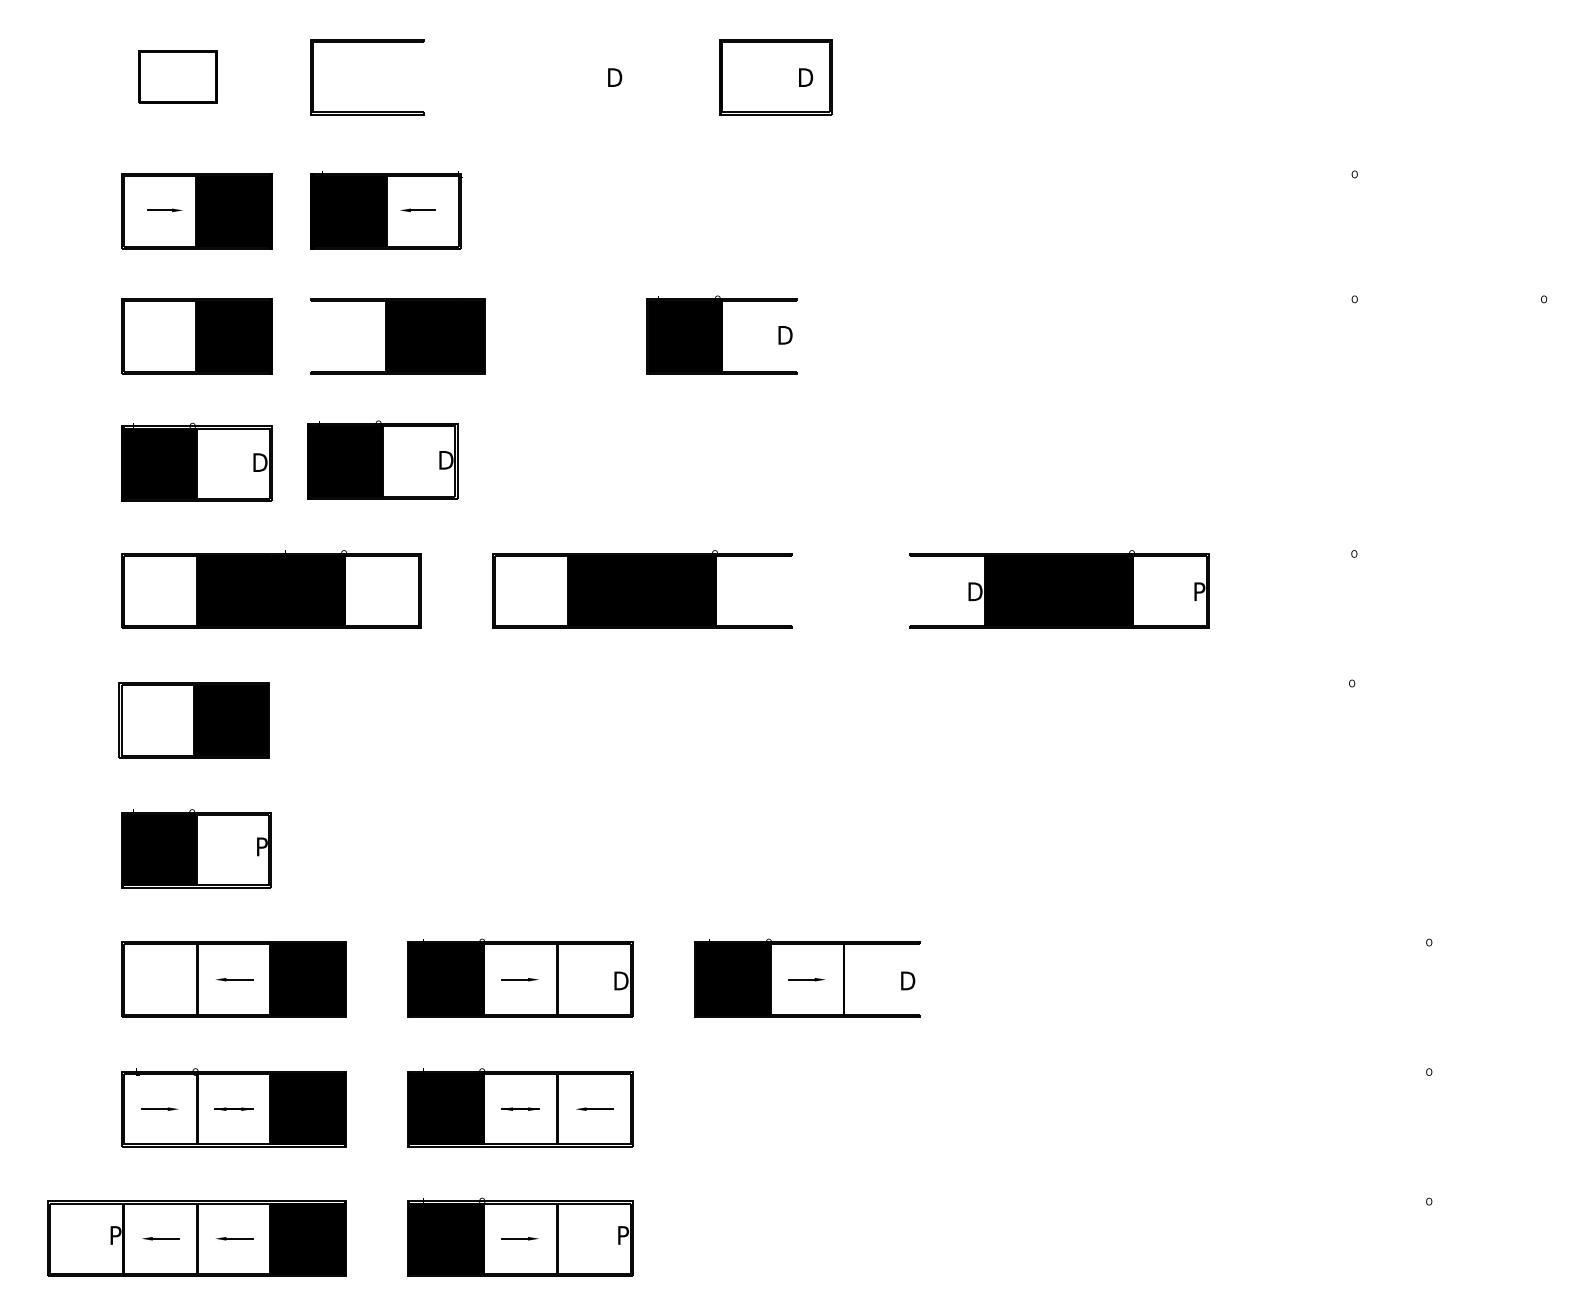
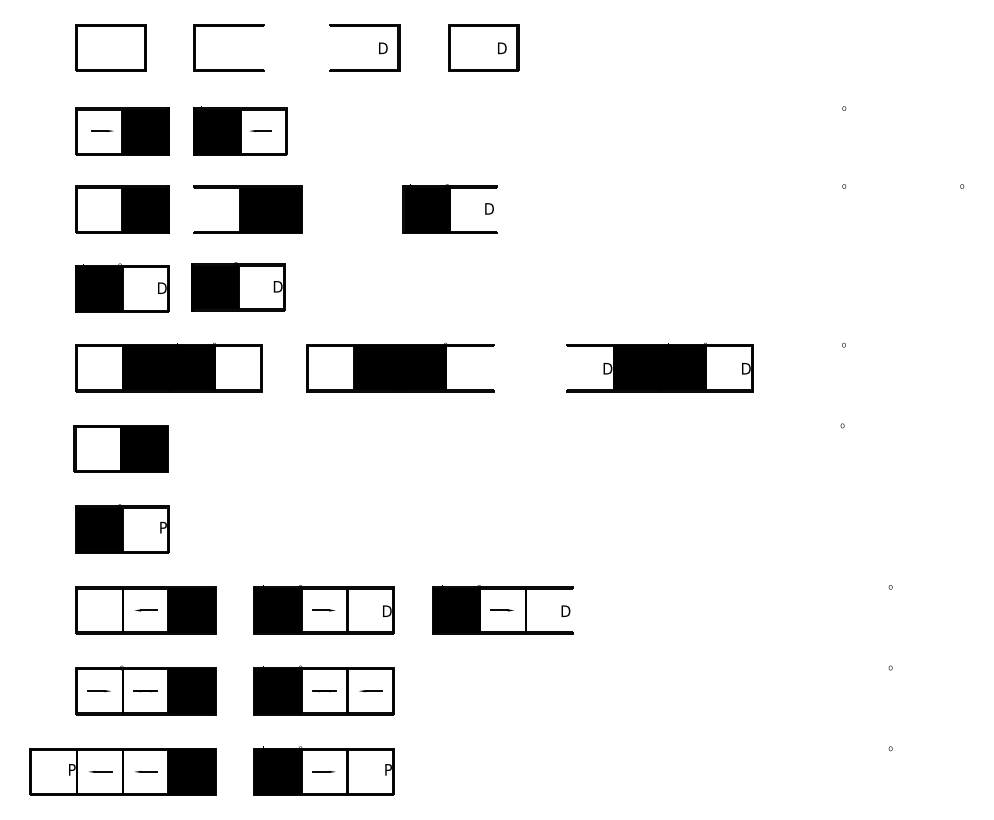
part: (584, 42) -> (364, 26), added
part: (177, 76) -> (110, 47), size x1.43
text: (1197, 591) -> (746, 368), P -> D

